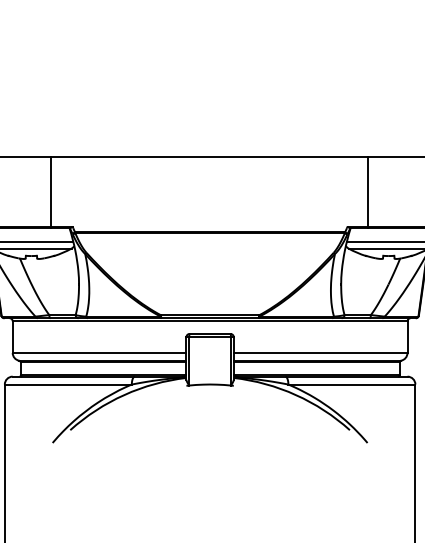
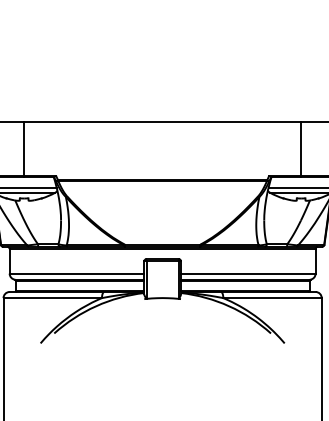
line: (51, 191) -> (24, 148), moved
line: (367, 191) -> (300, 148), moved

